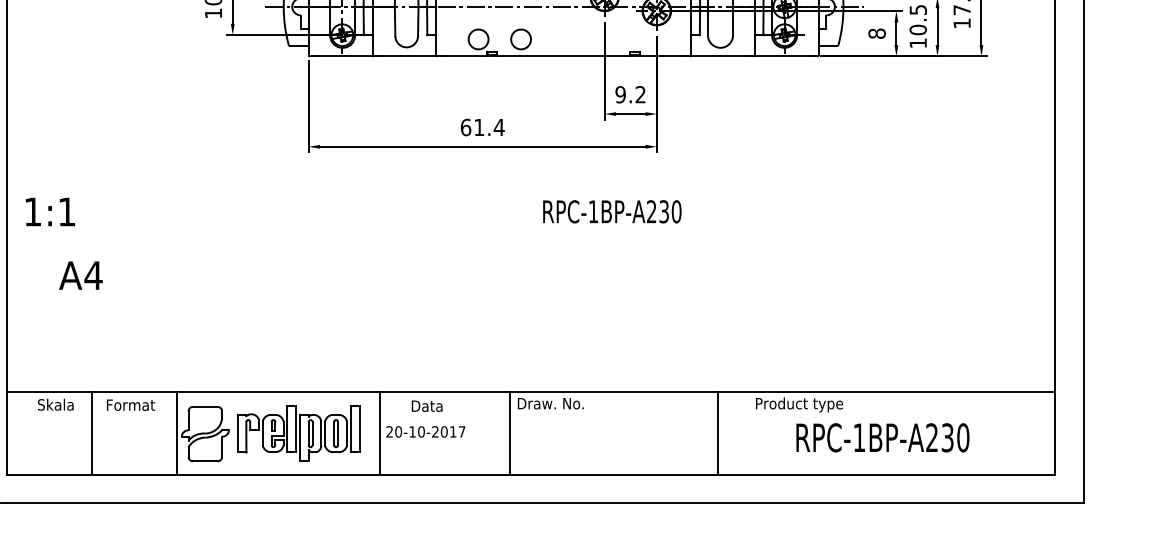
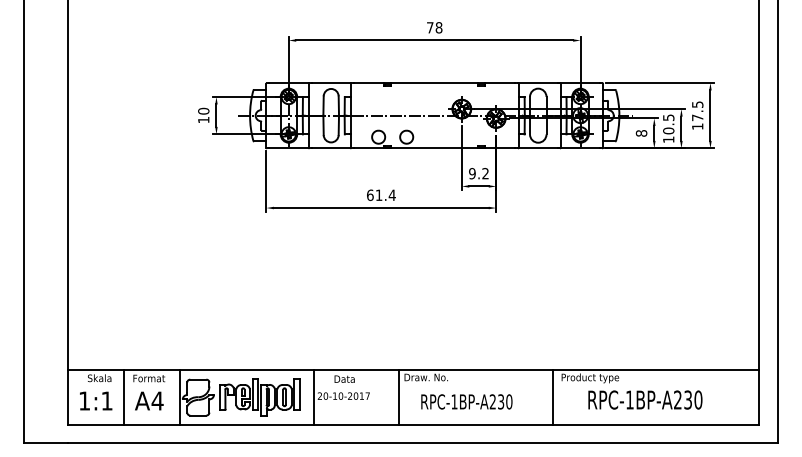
text: (50, 211) -> (96, 400), moved
text: (611, 211) -> (466, 401), moved
text: (81, 274) -> (149, 400), moved
line: (717, 432) -> (552, 396), moved

